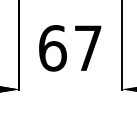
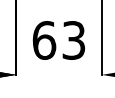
text: (87, 48) -> (73, 40), 67 -> 63

